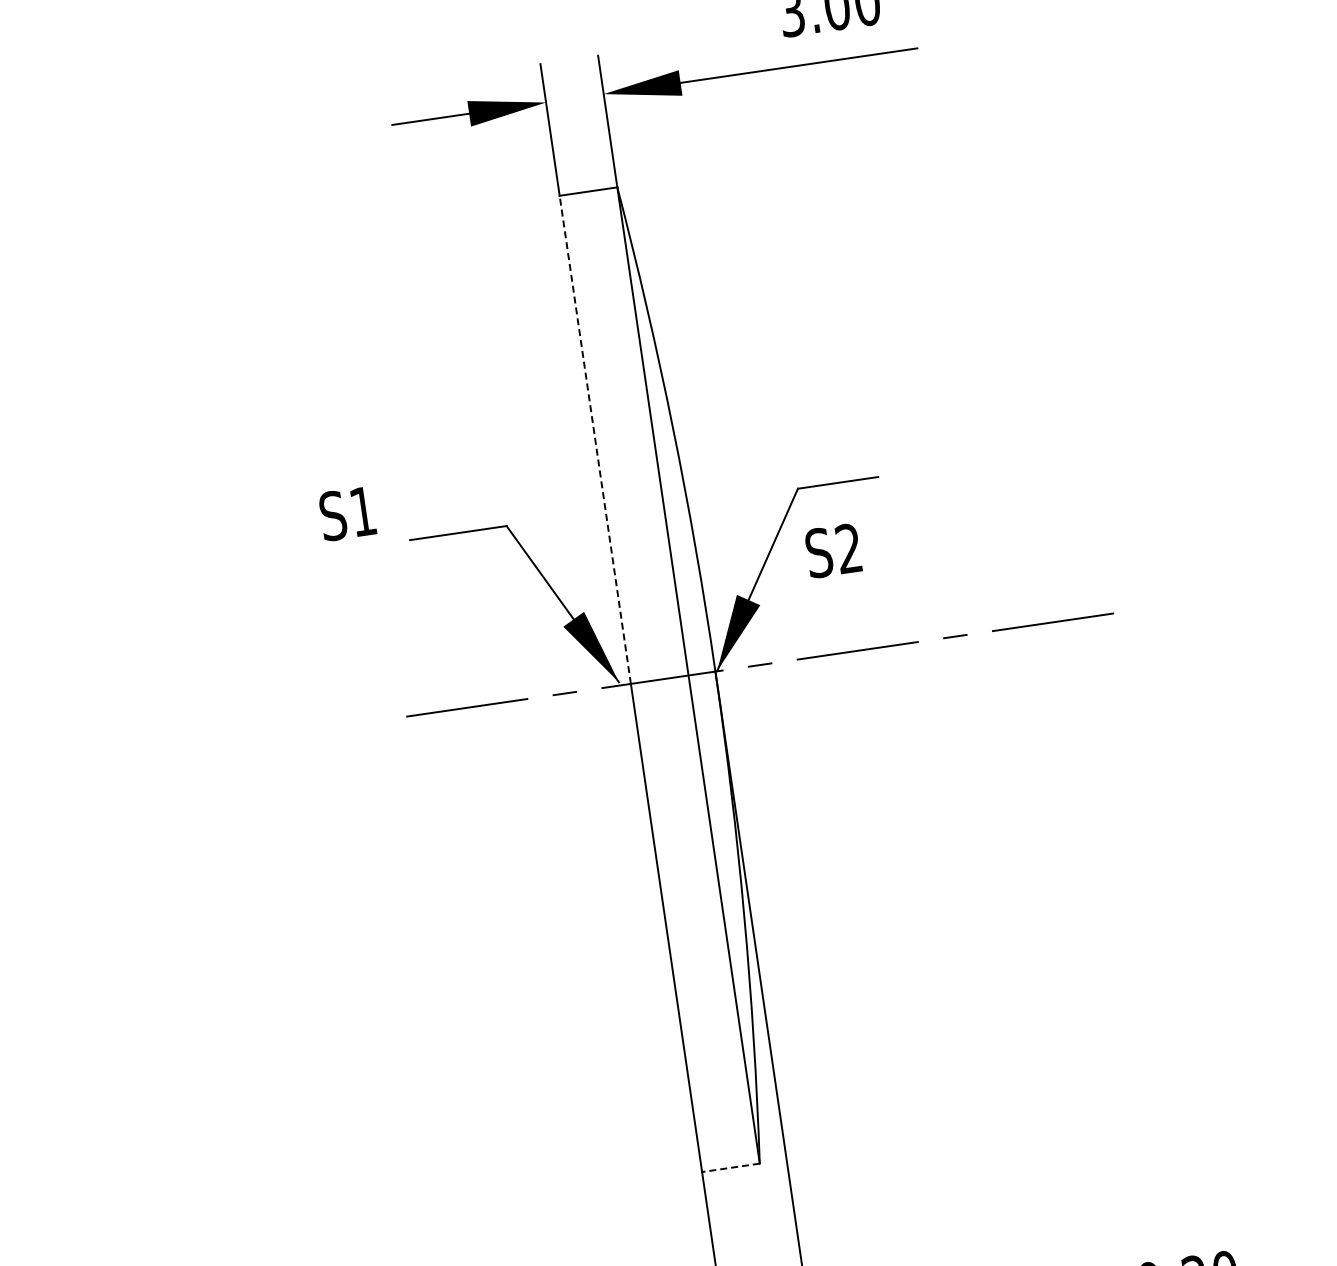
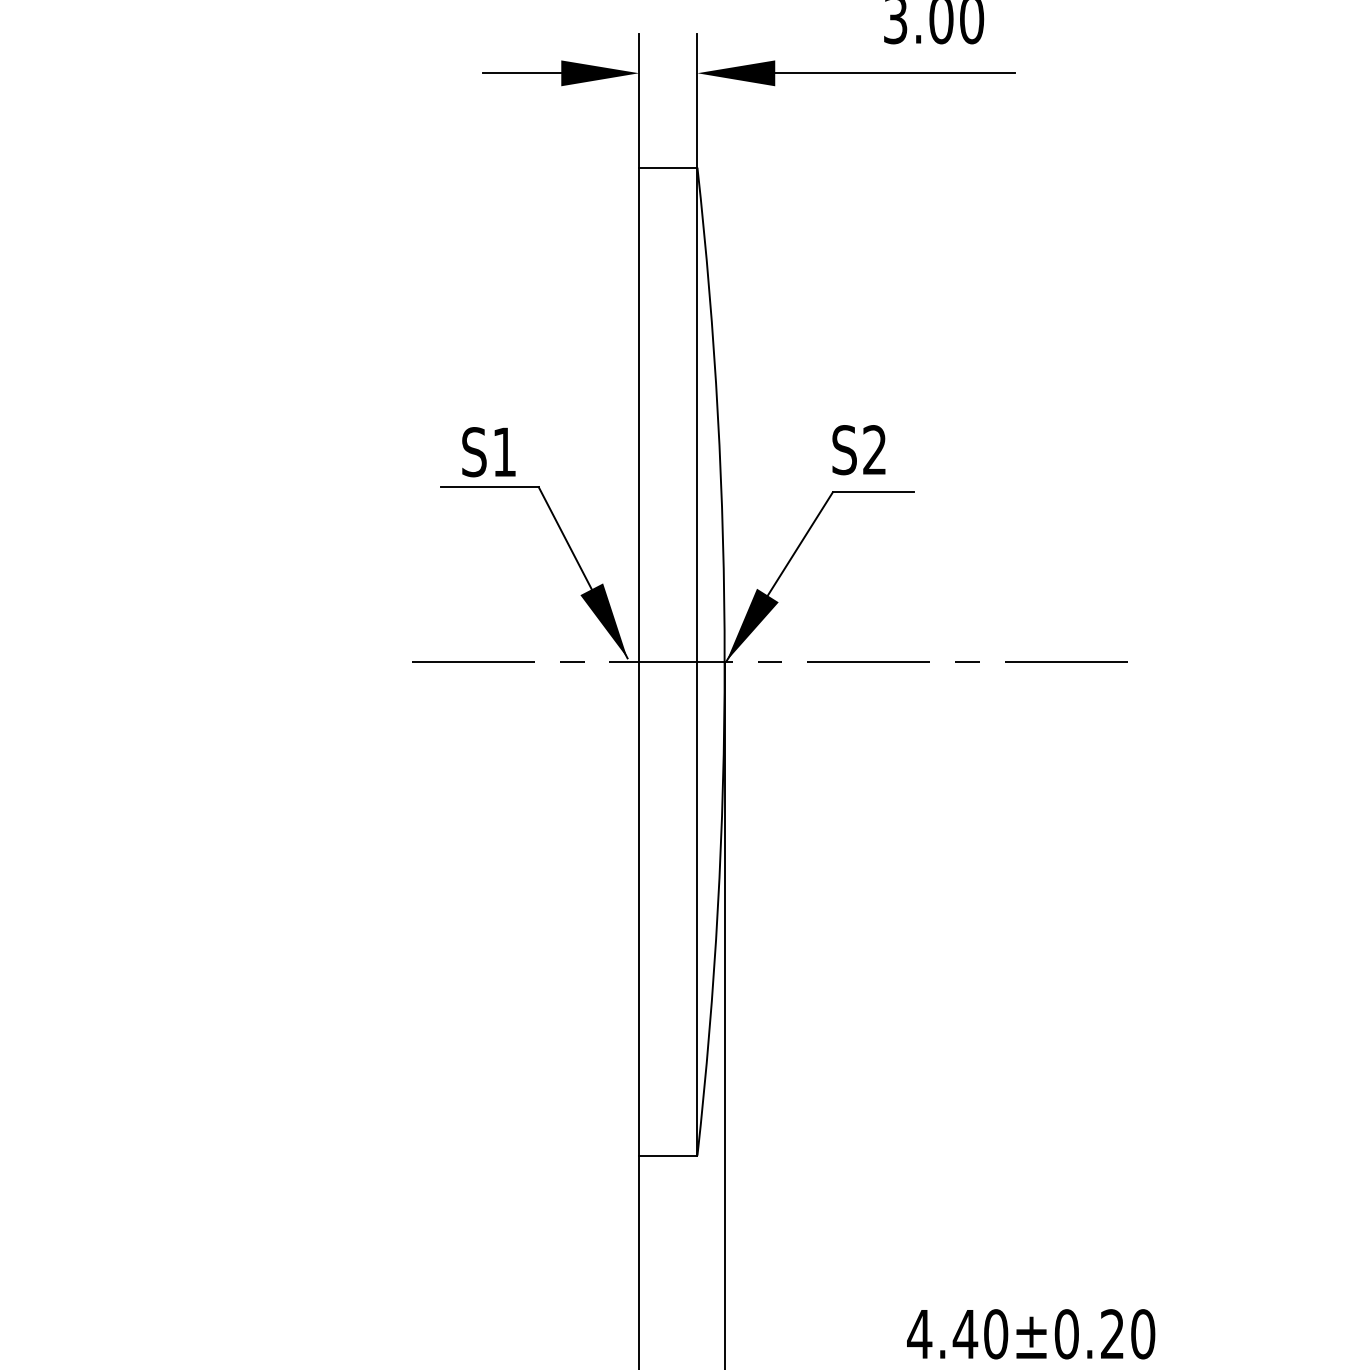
line: (595, 439) -> (639, 414), dashed -> solid
text: (347, 514) -> (488, 452), moved
text: (832, 551) -> (858, 450), moved
line: (730, 1167) -> (667, 1155), dashed -> solid

